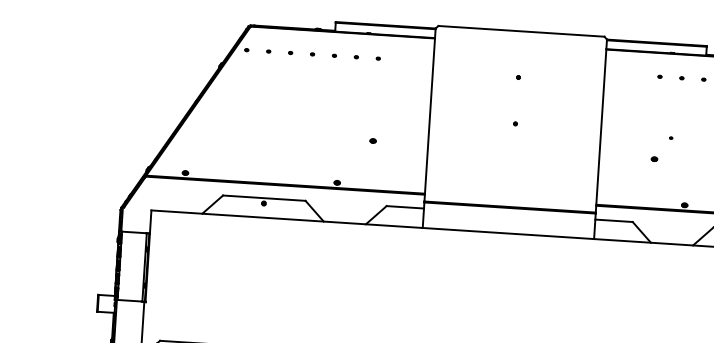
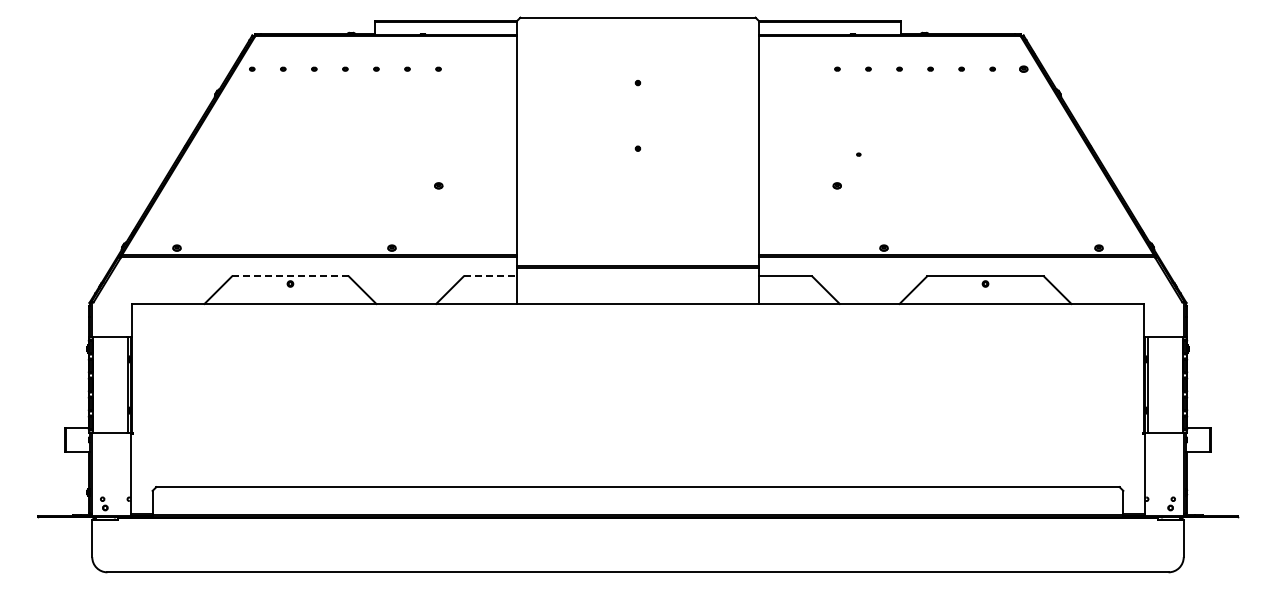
line: (264, 198) -> (290, 276), solid -> dashed
line: (405, 207) -> (490, 276), solid -> dashed

